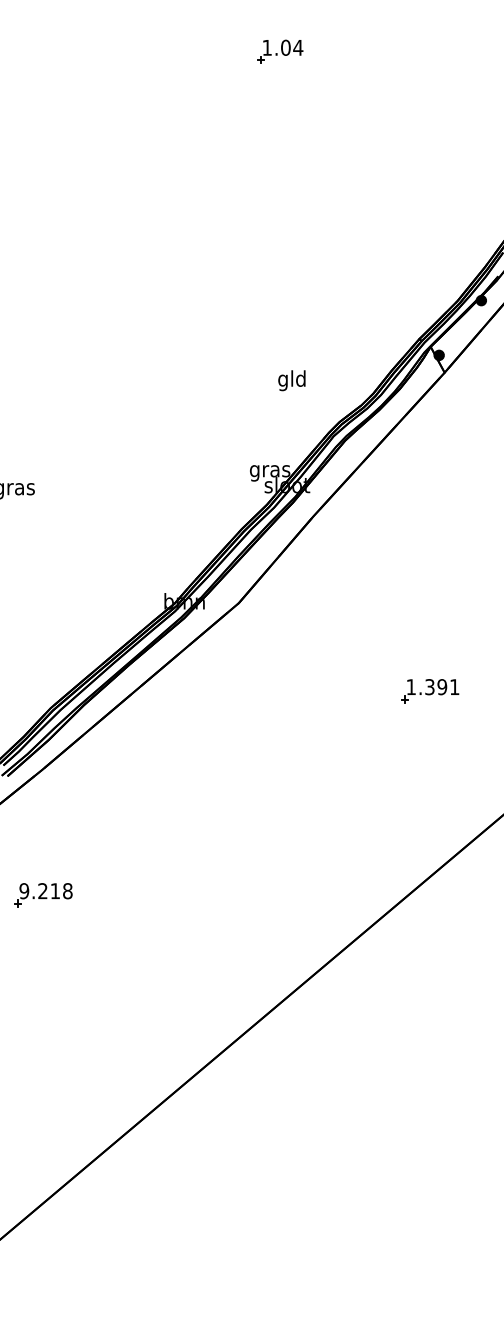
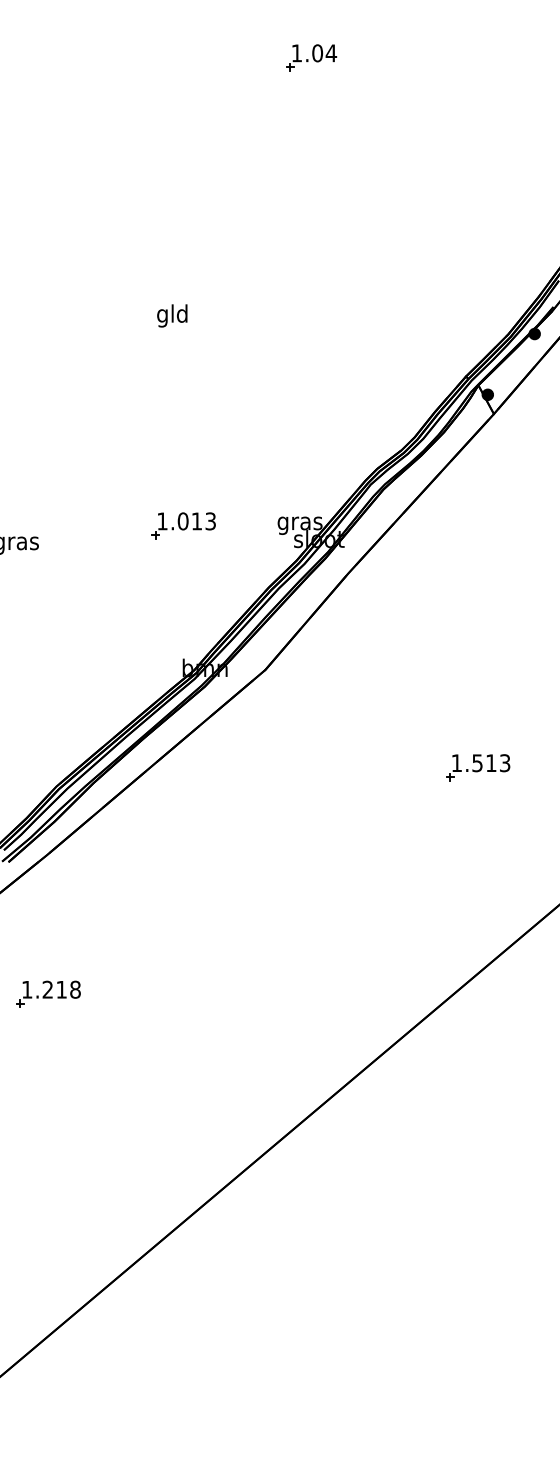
text: (292, 380) -> (172, 315), moved
part: (165, 473) -> (183, 525), added
text: (442, 687) -> (491, 763), 1.391 -> 1.513
text: (23, 890) -> (26, 989), 9.218 -> 1.218

